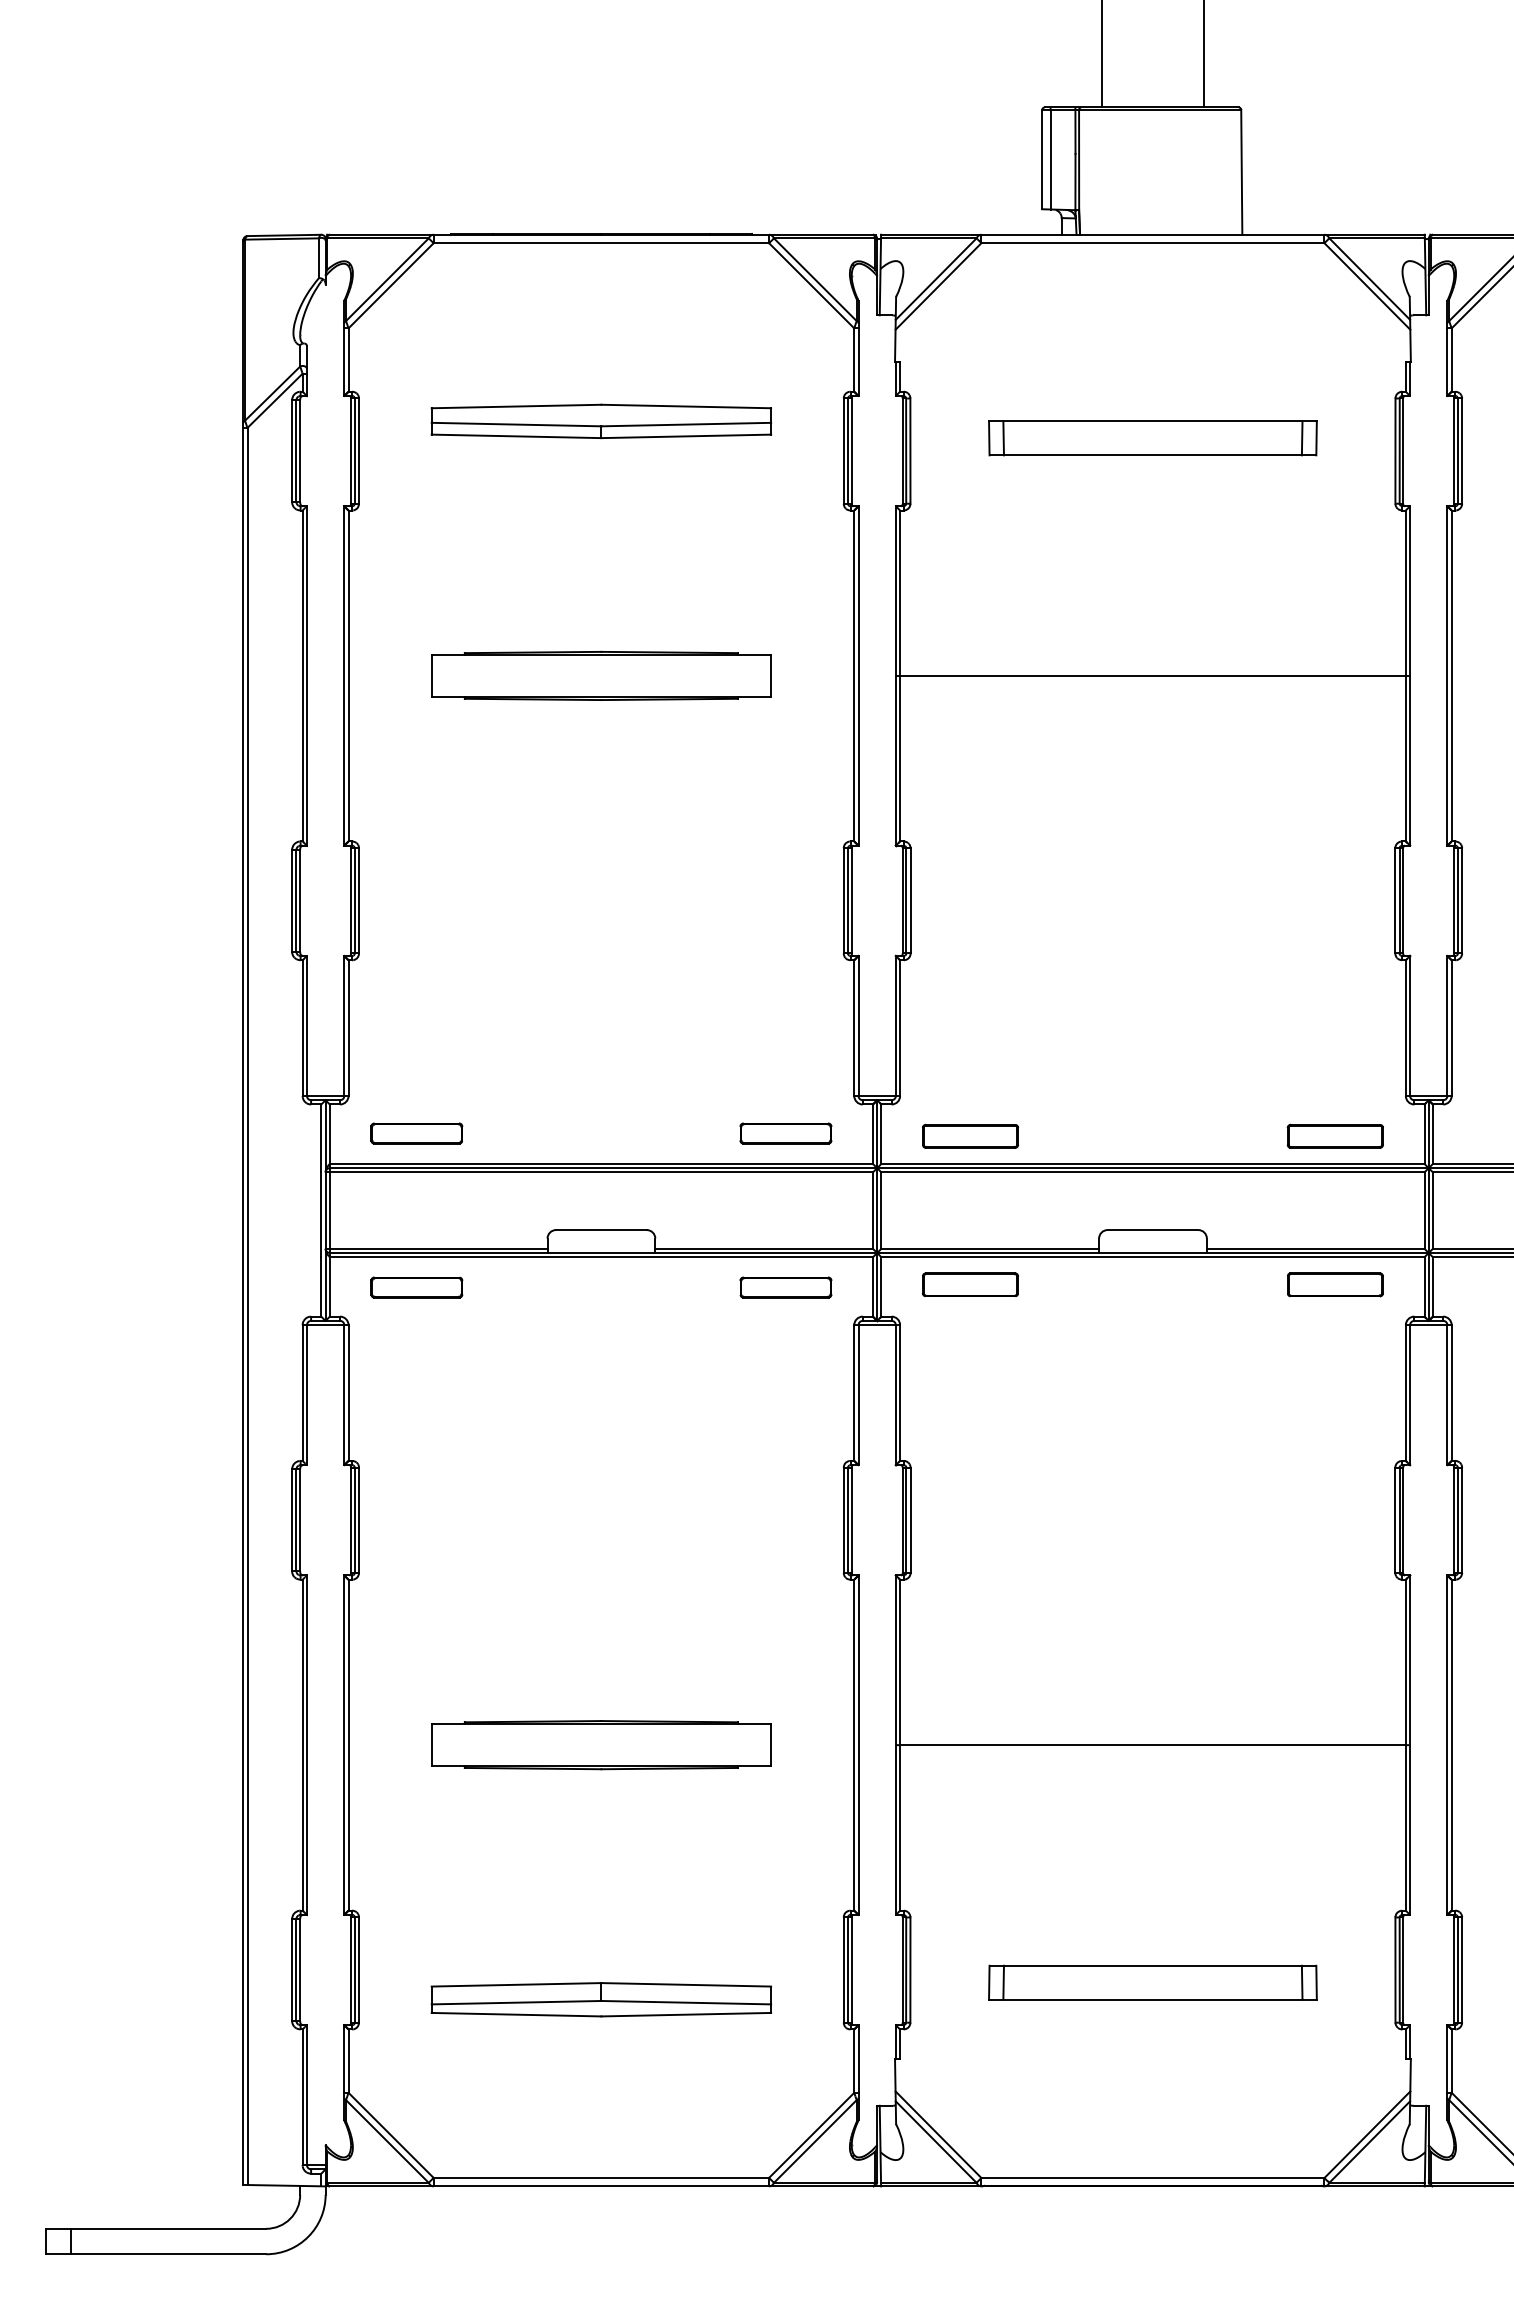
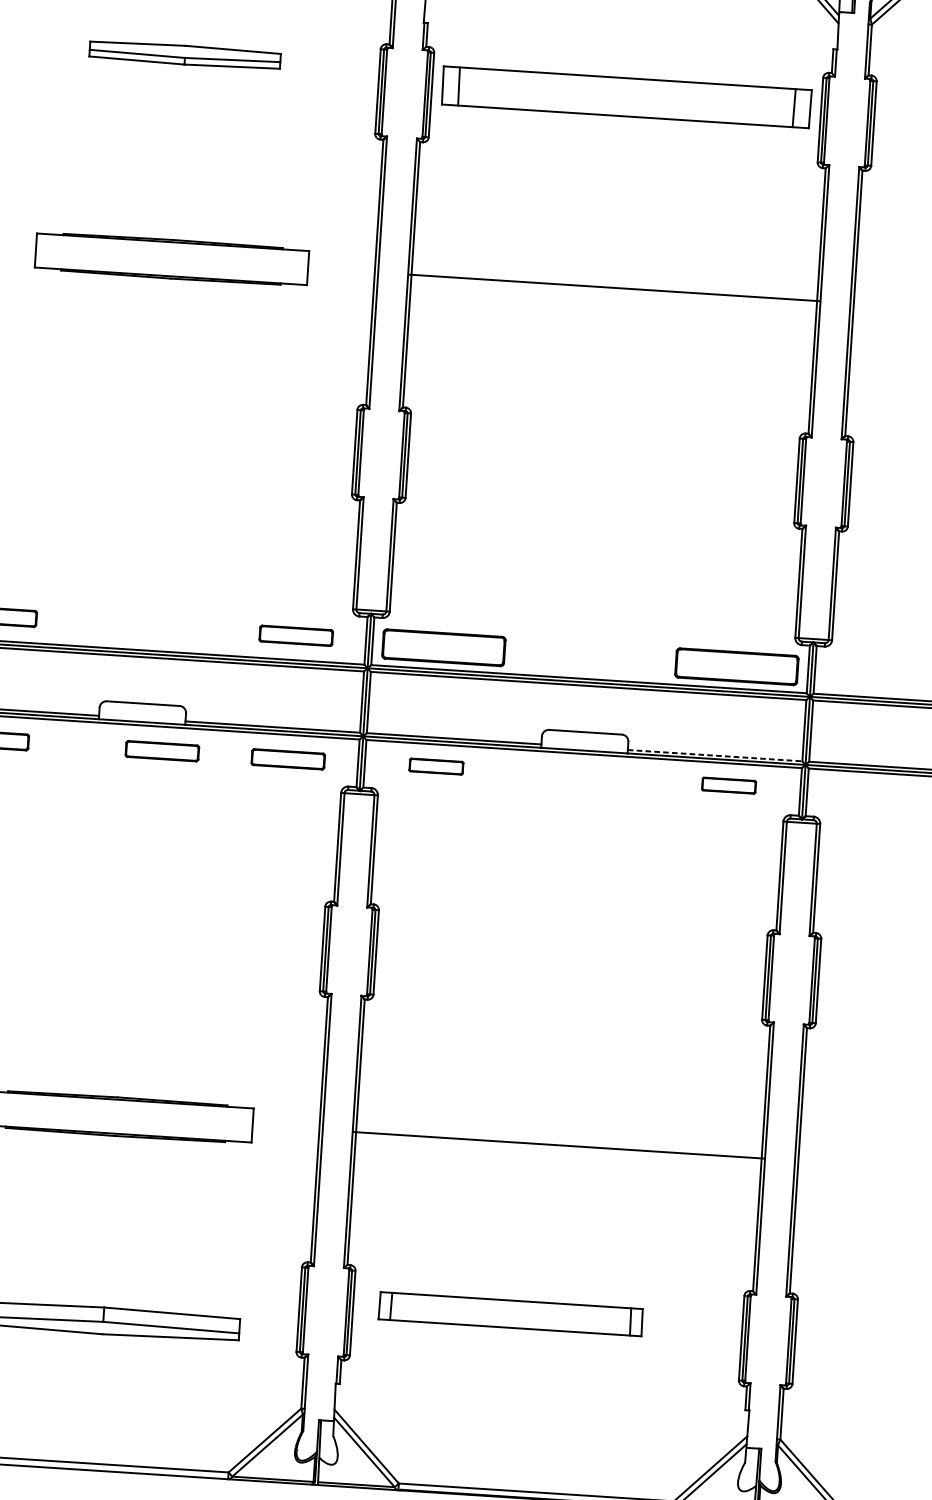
part: (600, 421) -> (184, 55), size x0.7
part: (1152, 438) -> (626, 97), size x1.4
part: (970, 1135) -> (444, 646), size x1.6
part: (1334, 1135) -> (736, 665), size x1.6
line: (1315, 1248) -> (714, 755), solid -> dashed
part: (970, 1284) -> (436, 766), size x0.7
part: (1335, 1284) -> (729, 785), size x0.7
part: (628, 1287) -> (162, 751), added
part: (1152, 1982) -> (510, 1313), moved

